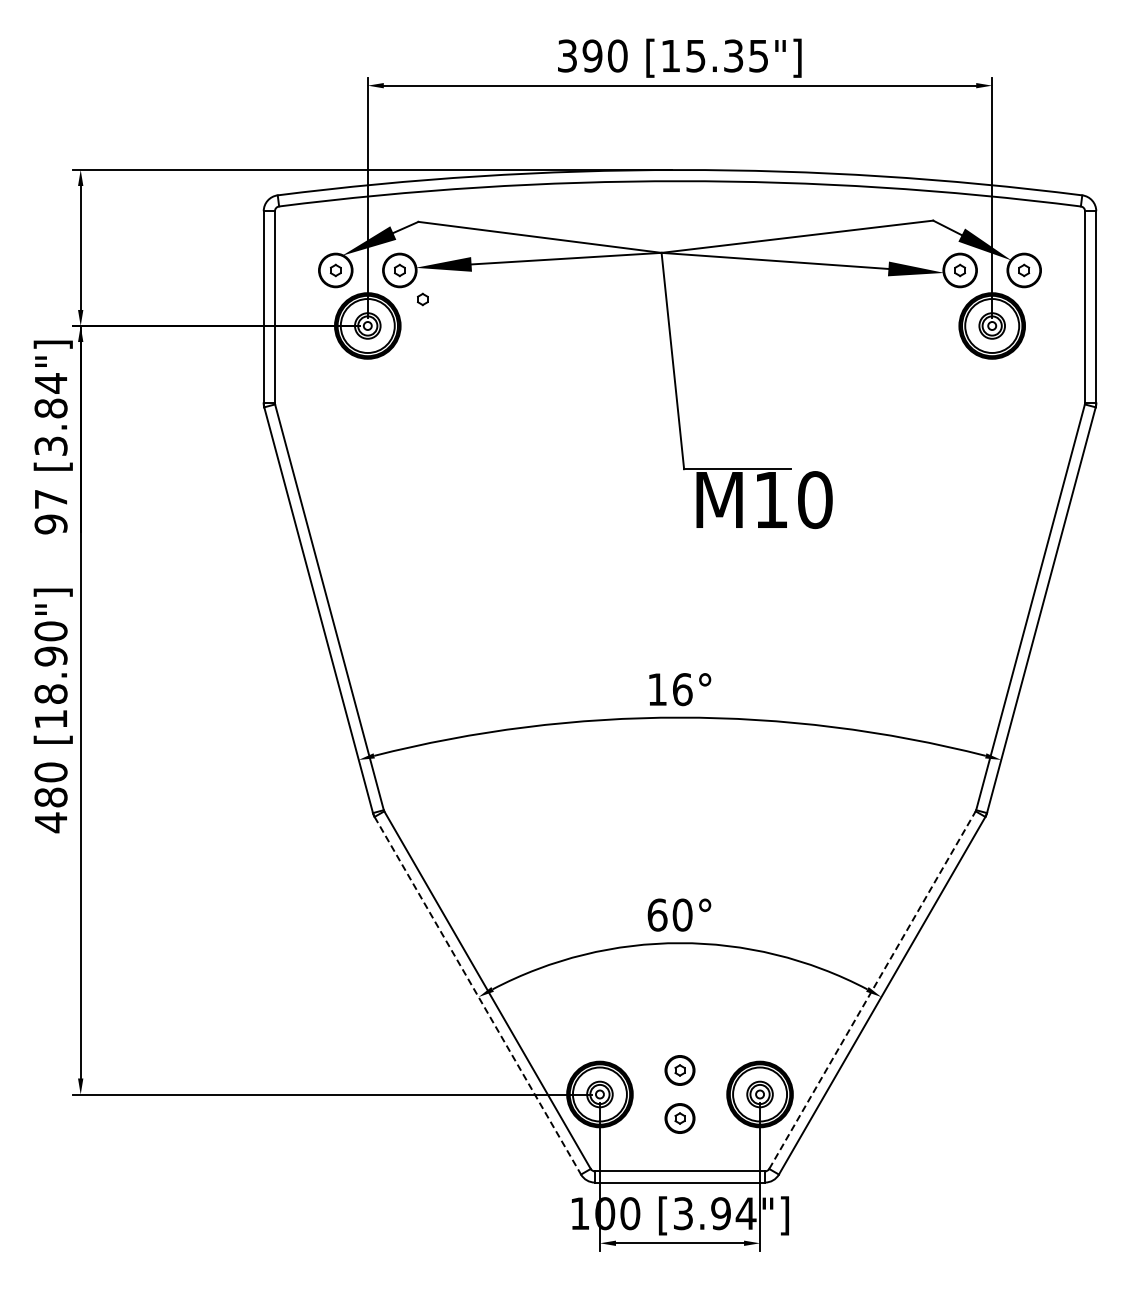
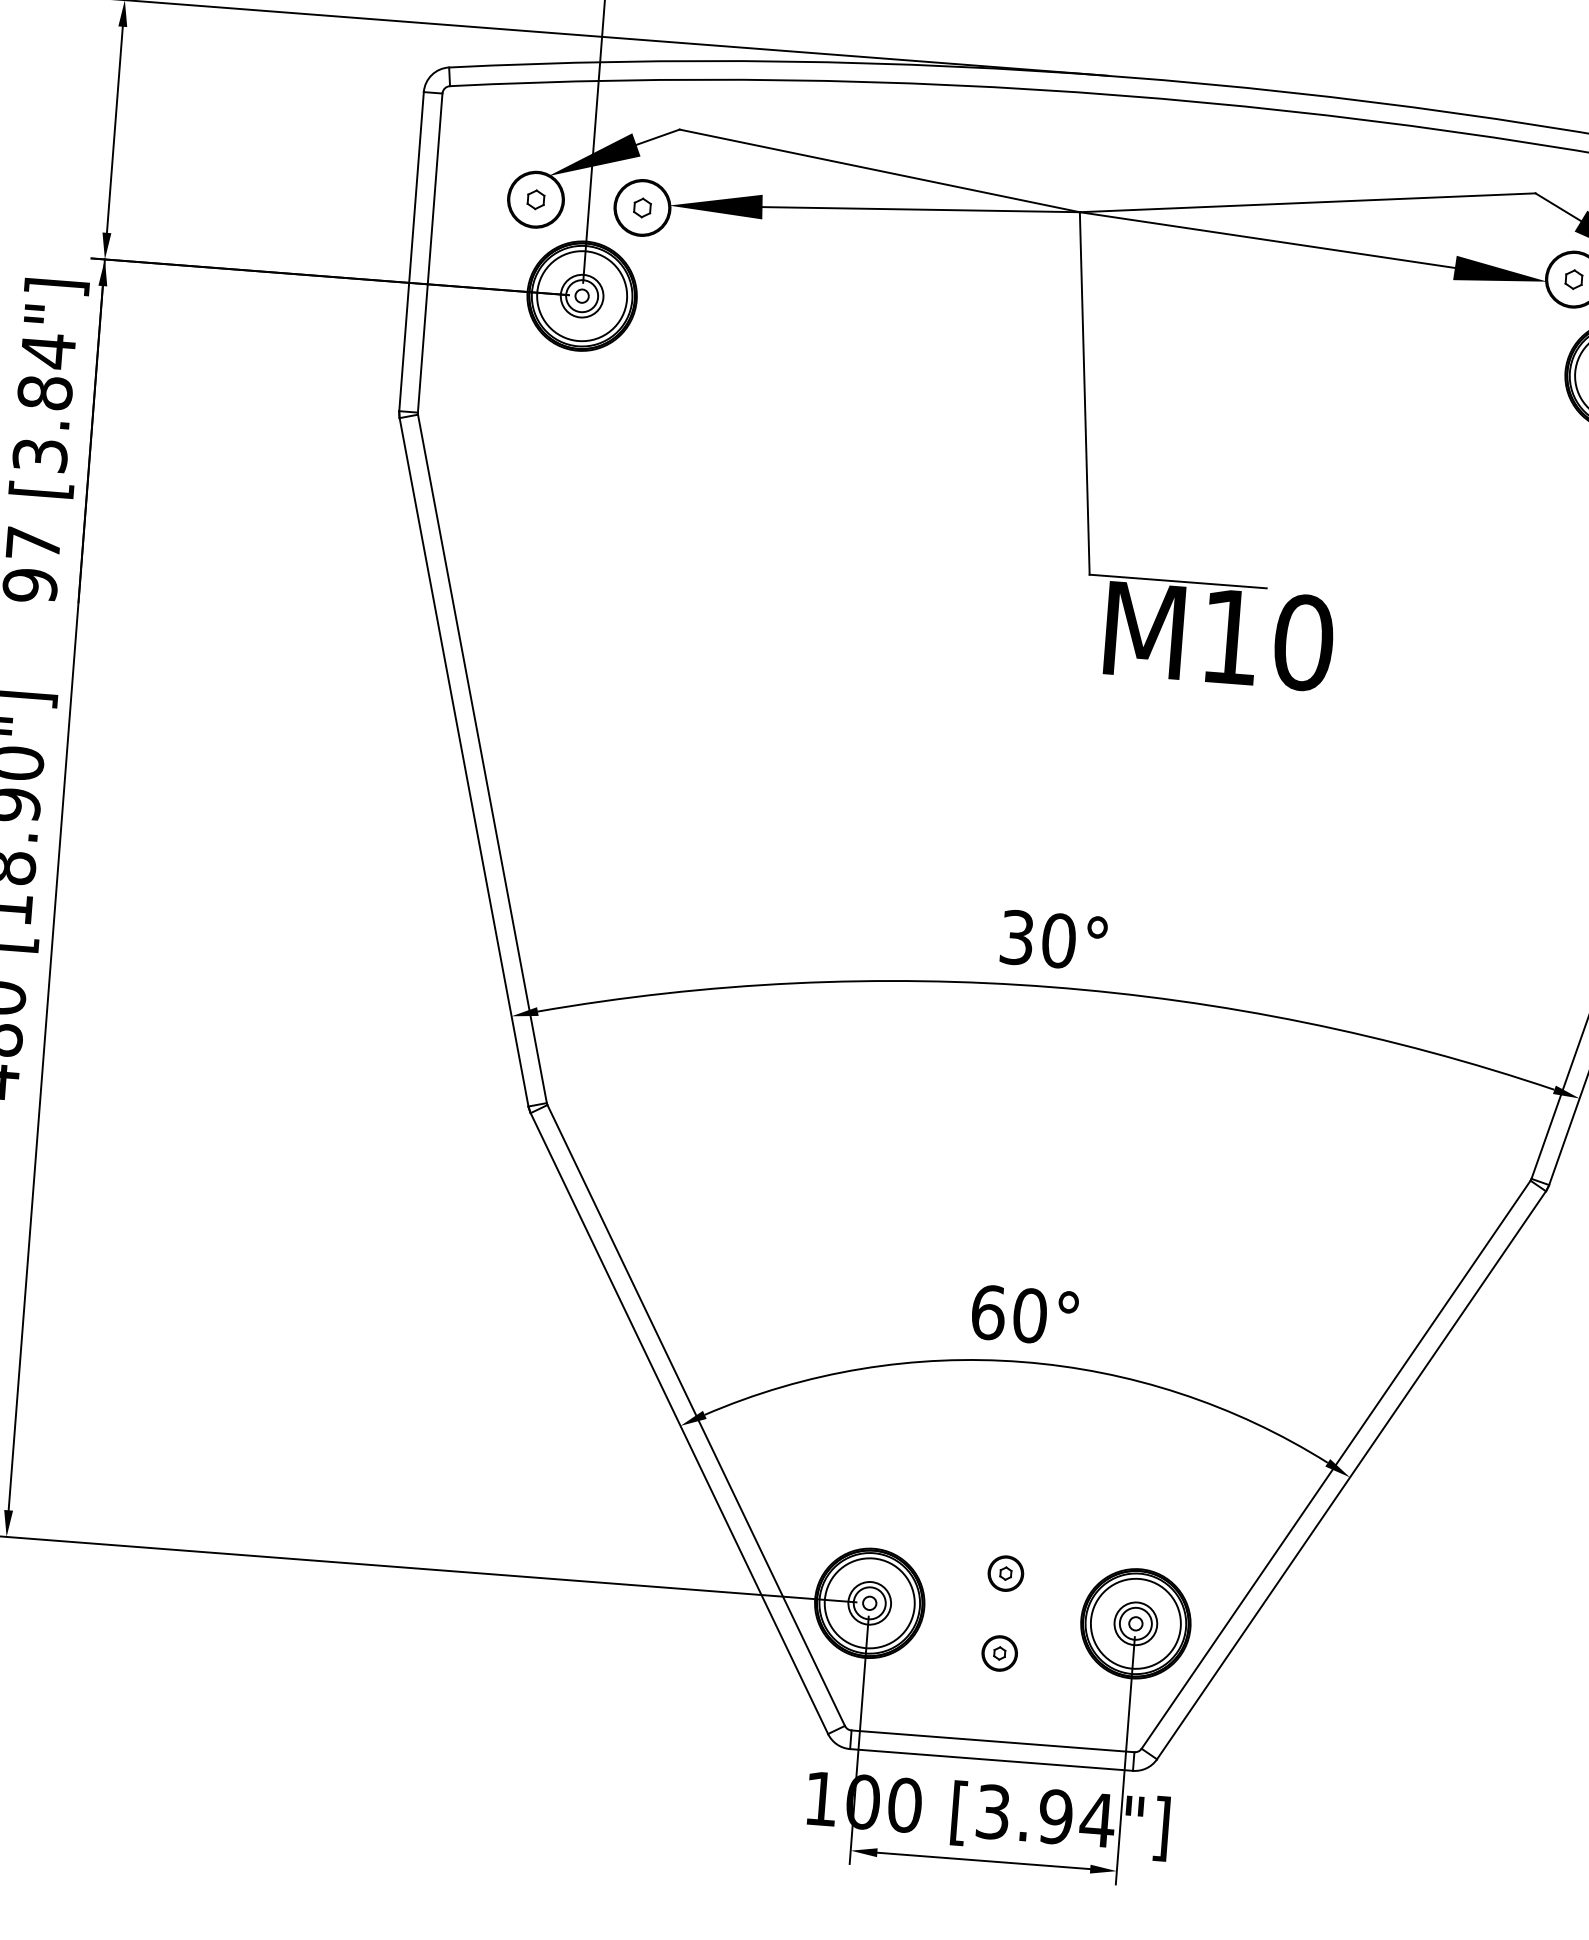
part: (422, 299) -> (676, 259), removed
text: (670, 689) -> (1038, 939), 16° -> 30°
line: (872, 989) -> (1336, 1463), dashed -> solid
line: (478, 996) -> (680, 1424), dashed -> solid
part: (679, 1070) -> (1005, 1573), size x0.71
part: (679, 1118) -> (998, 1653), size x0.71

